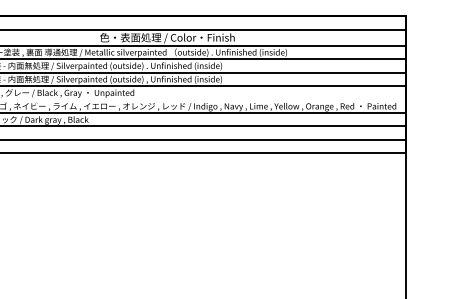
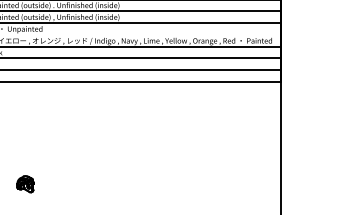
part: (114, 269) -> (25, 183), added

